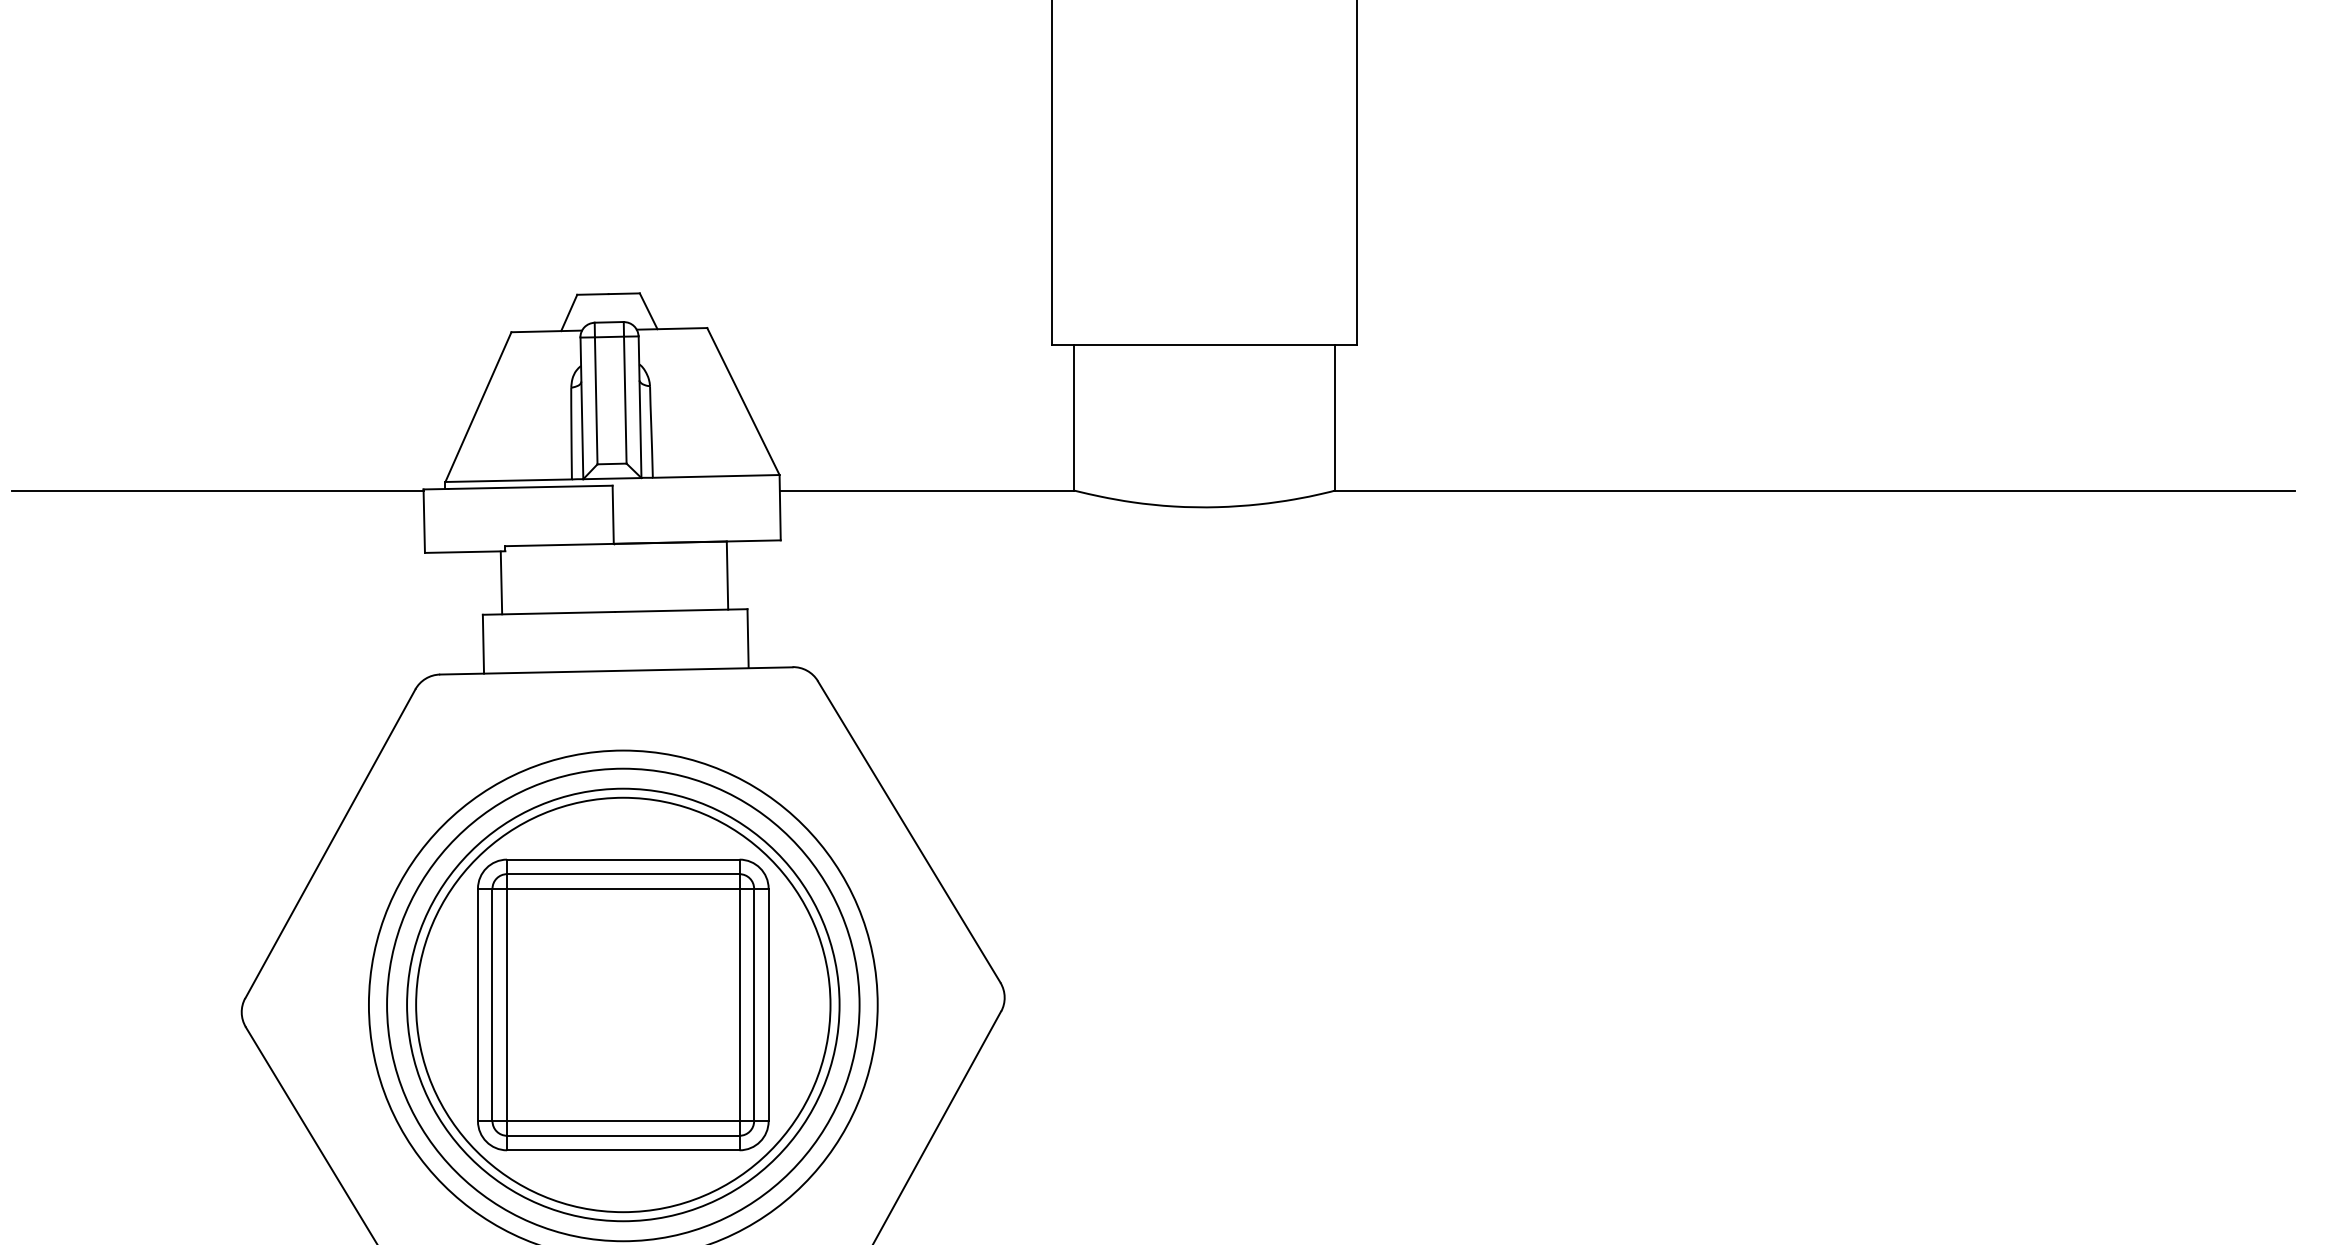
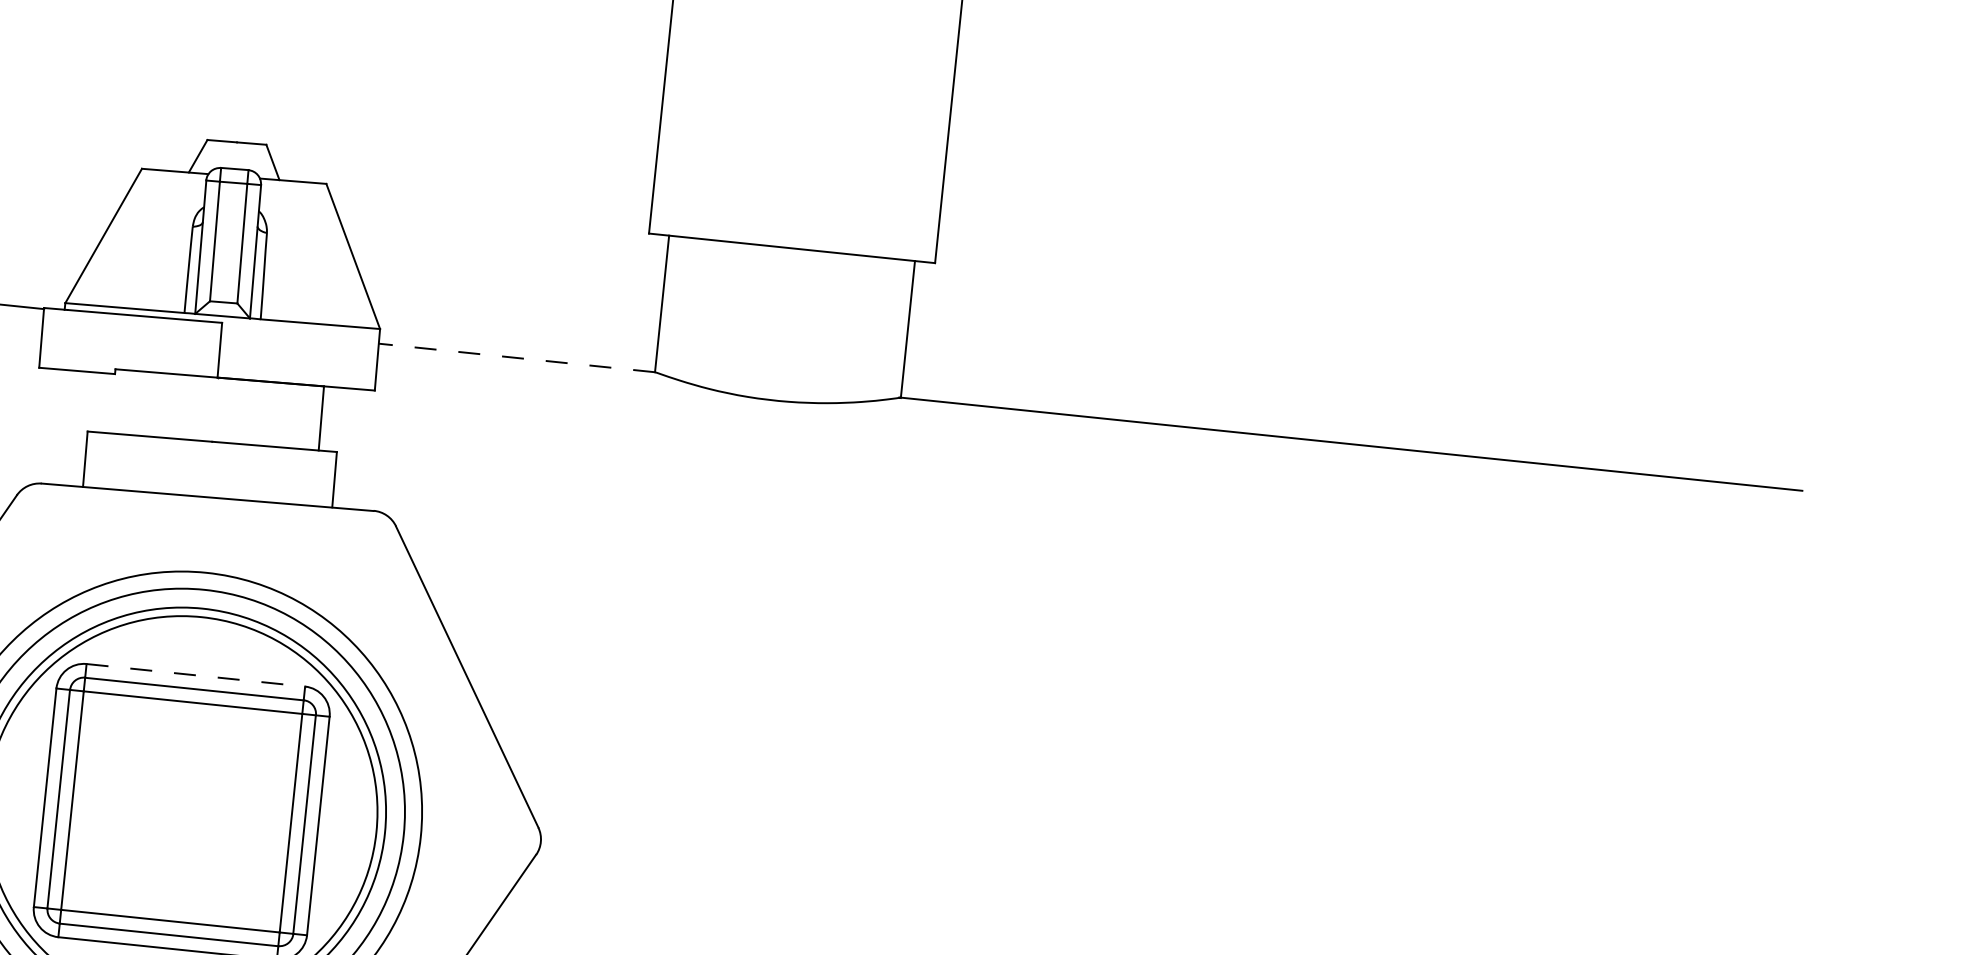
line: (926, 490) -> (516, 357), solid -> dashed
line: (501, 582) -> (108, 403), removed
line: (623, 859) -> (196, 675), solid -> dashed

